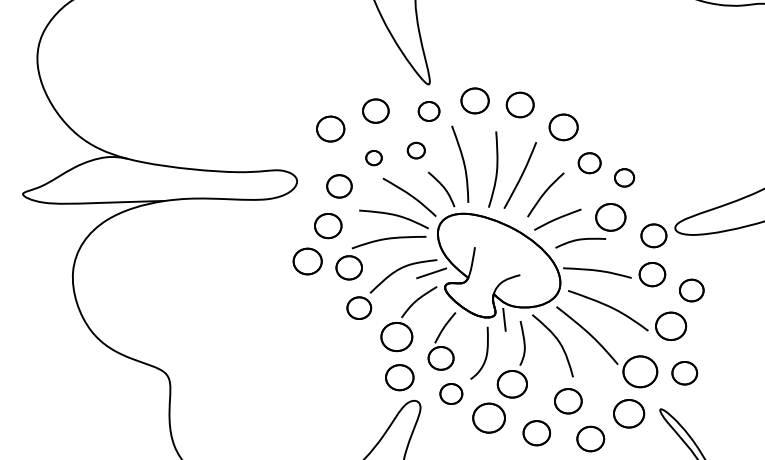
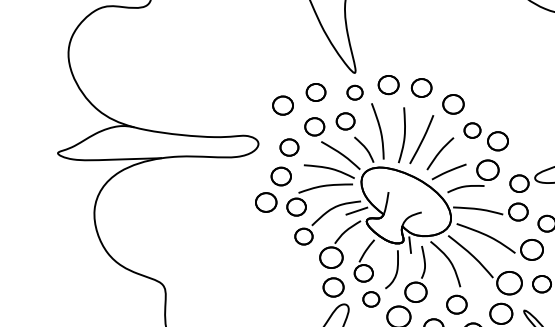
part: (416, 150) -> (345, 121), size x1.43
part: (373, 157) -> (314, 126), size x1.67
part: (624, 177) -> (497, 141), size x1.43

